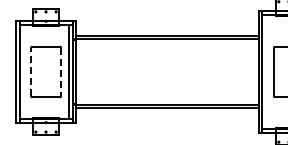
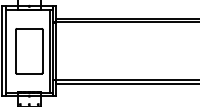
line: (30, 71) -> (15, 50), dashed -> solid
line: (61, 72) -> (43, 51), dashed -> solid

